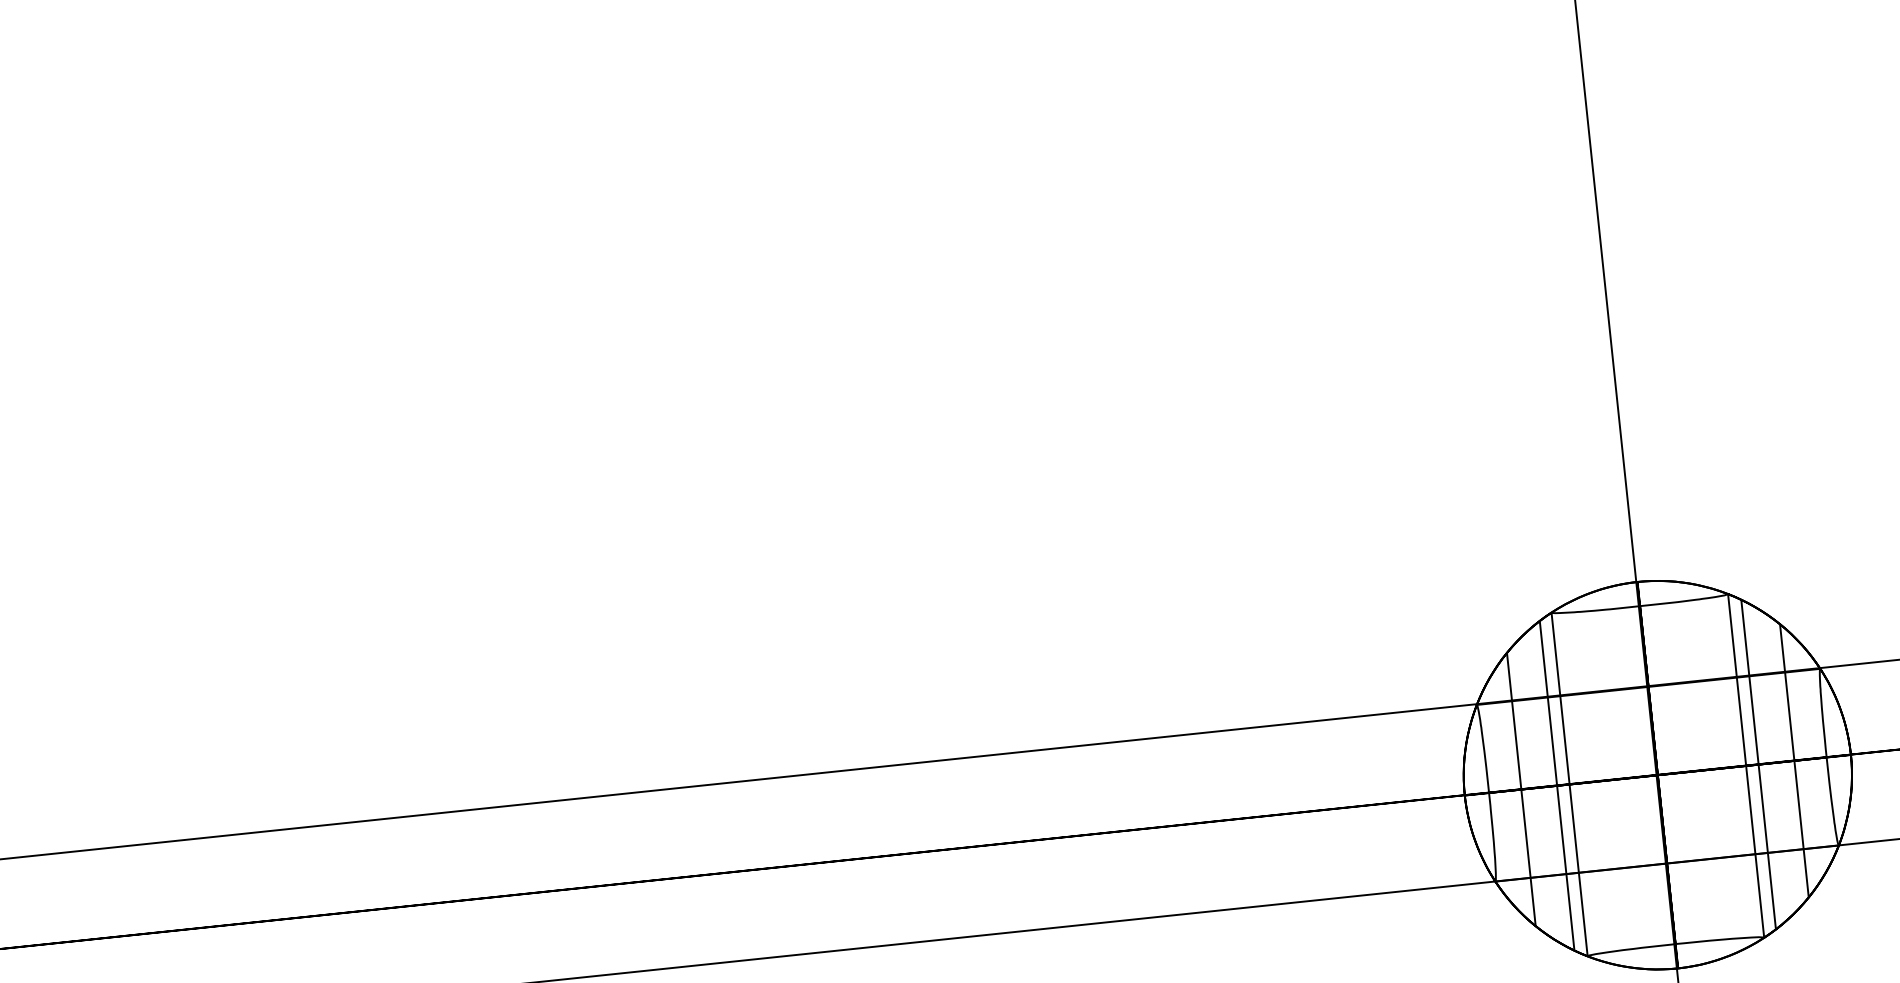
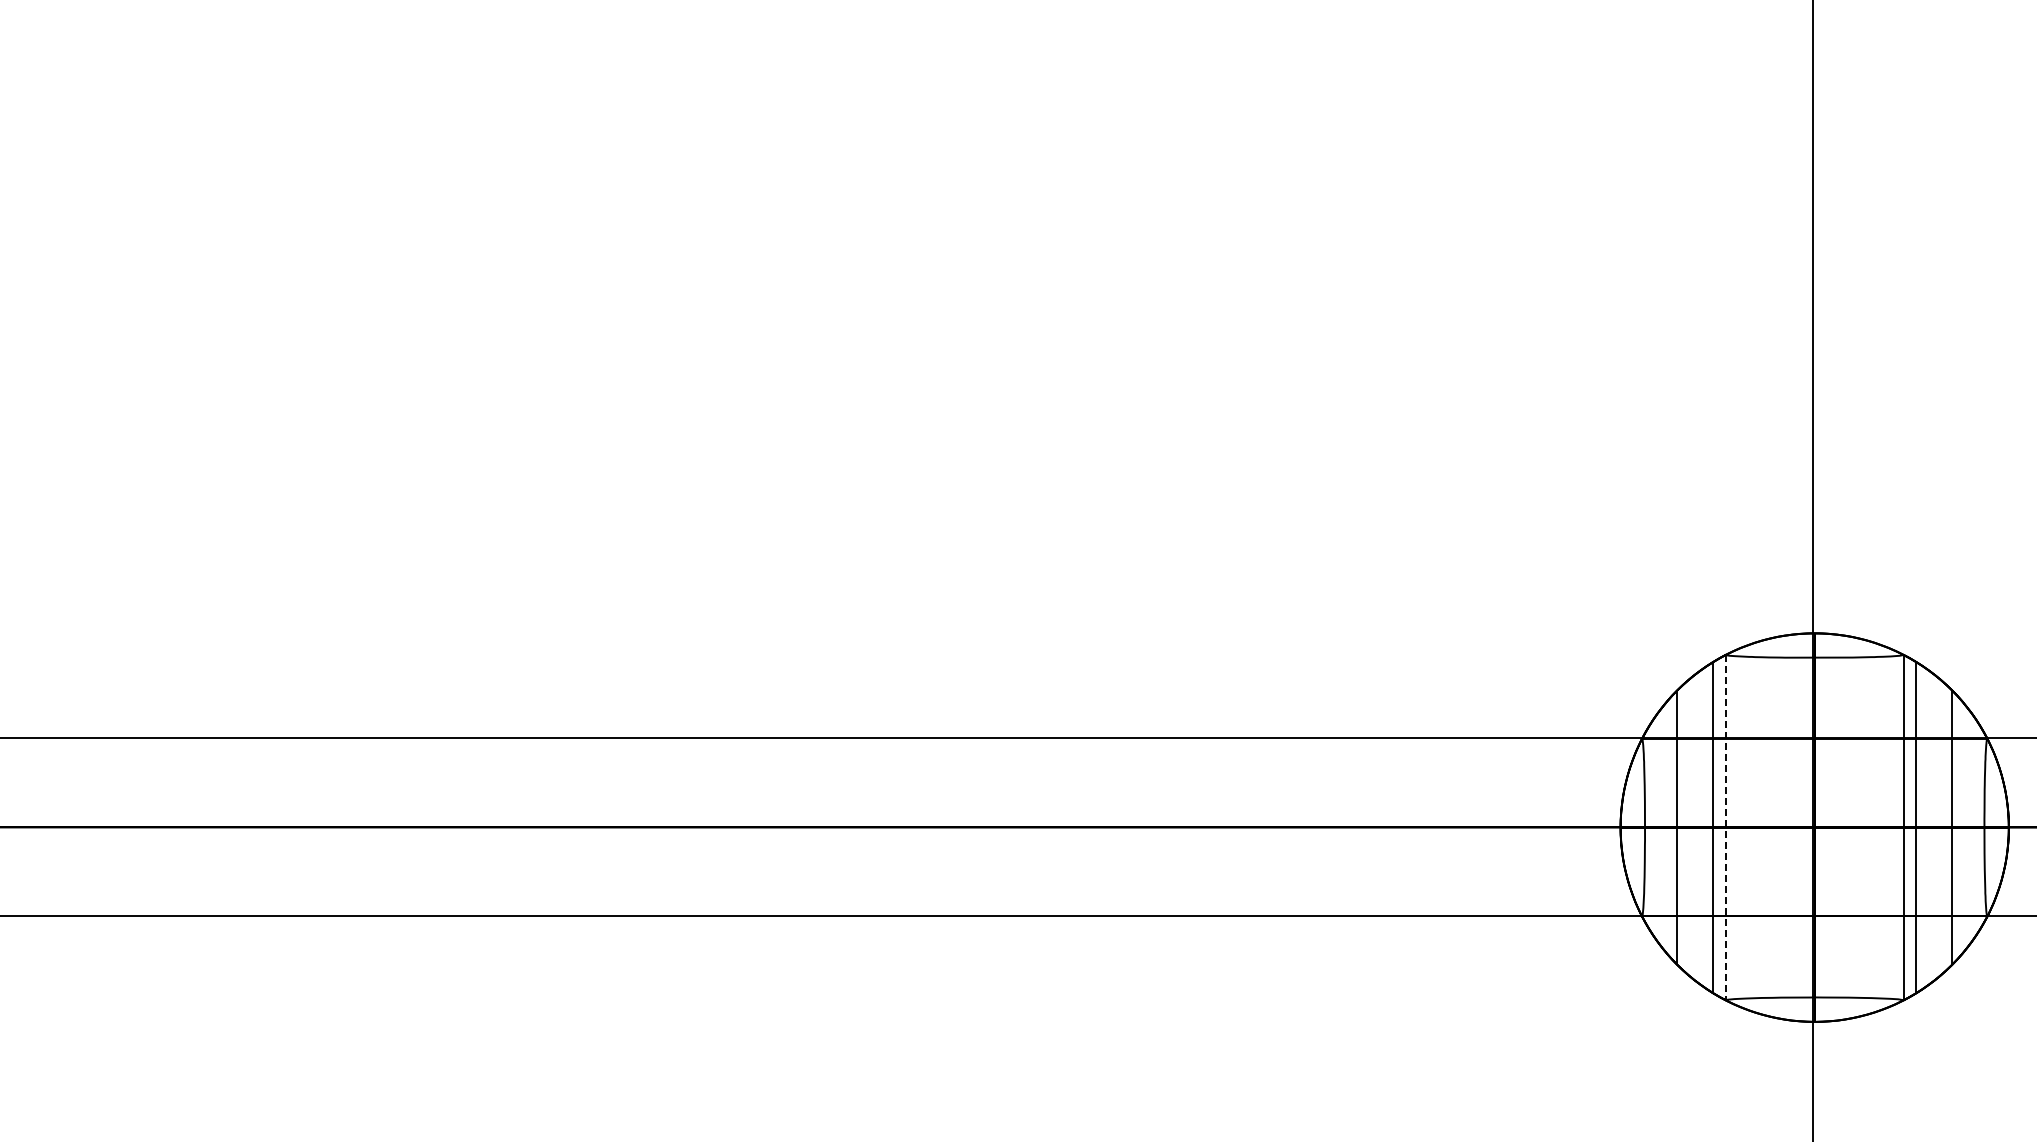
line: (1569, 784) -> (1725, 827), solid -> dashed

